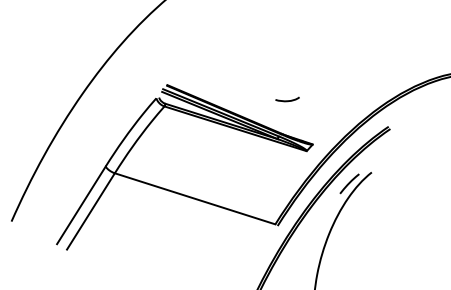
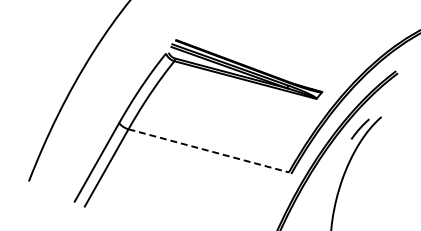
curve: (287, 100) -> (295, 49), removed
line: (195, 198) -> (209, 150), solid -> dashed

